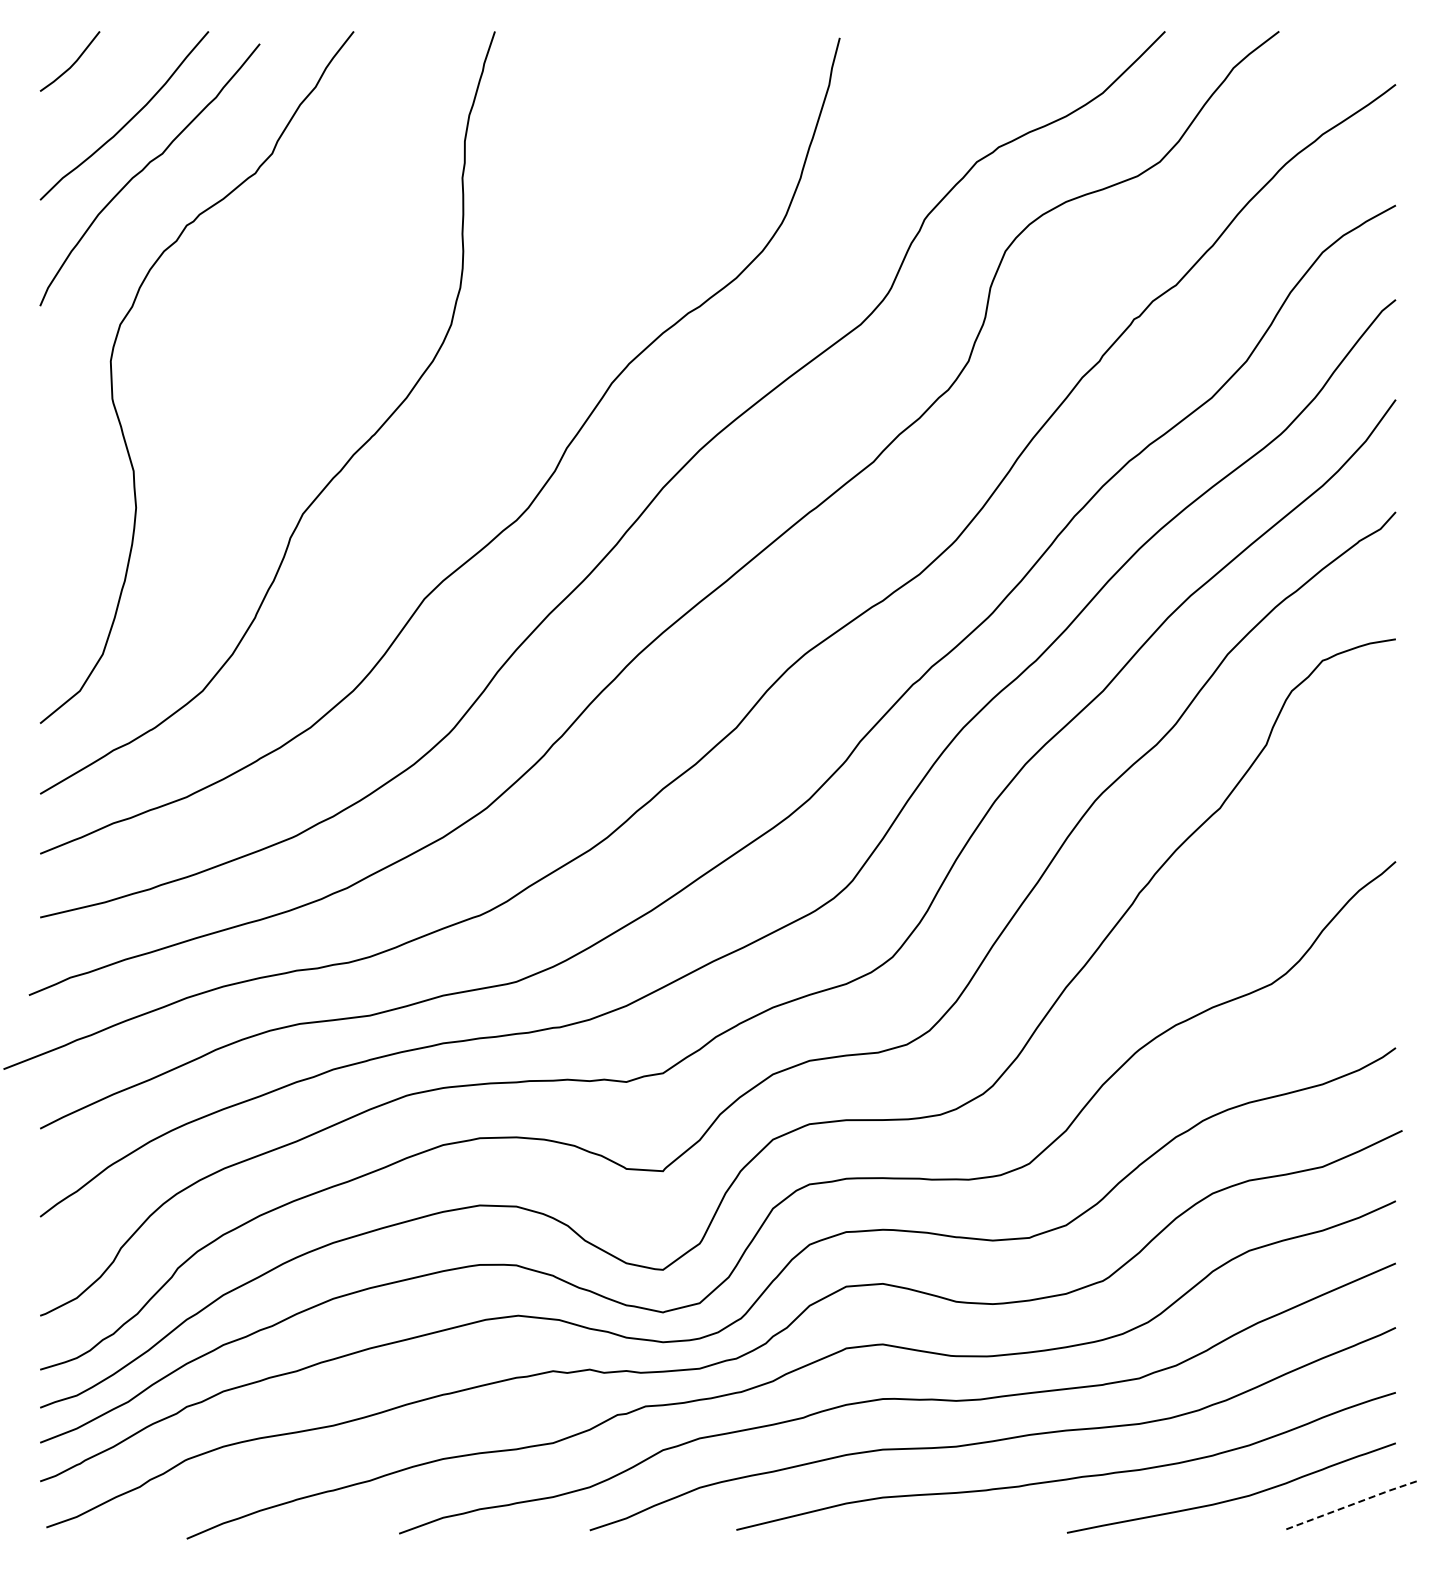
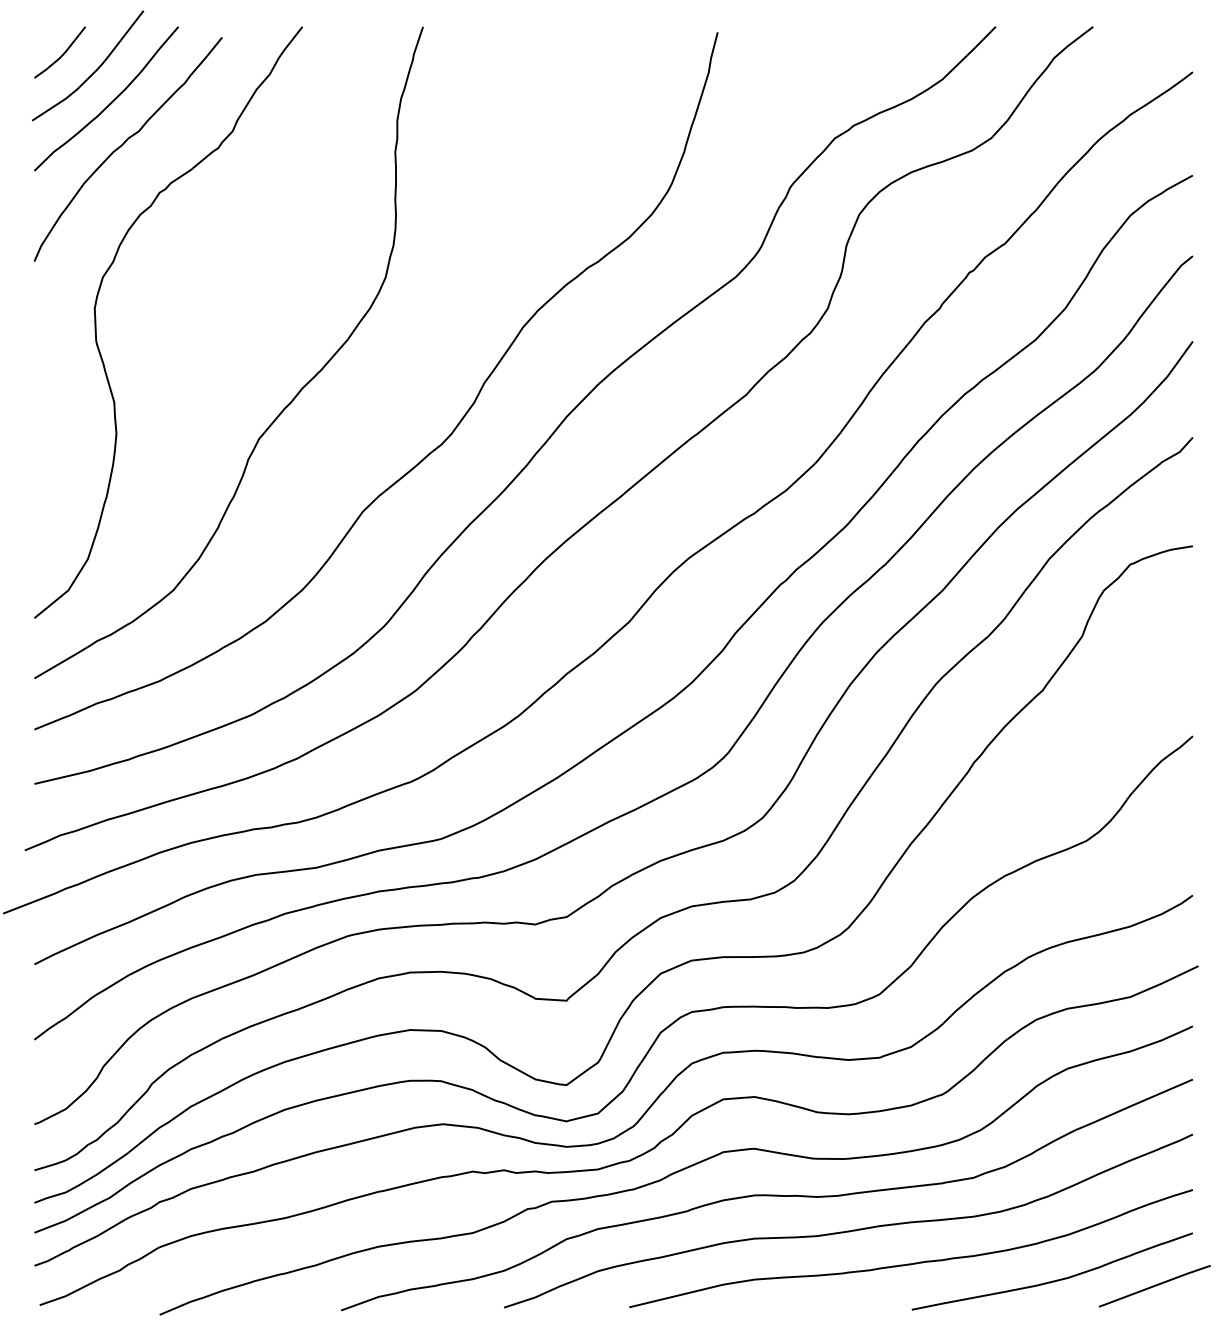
curve: (110, 83) -> (94, 71), added
line: (1351, 1504) -> (1154, 1285), dashed -> solid

